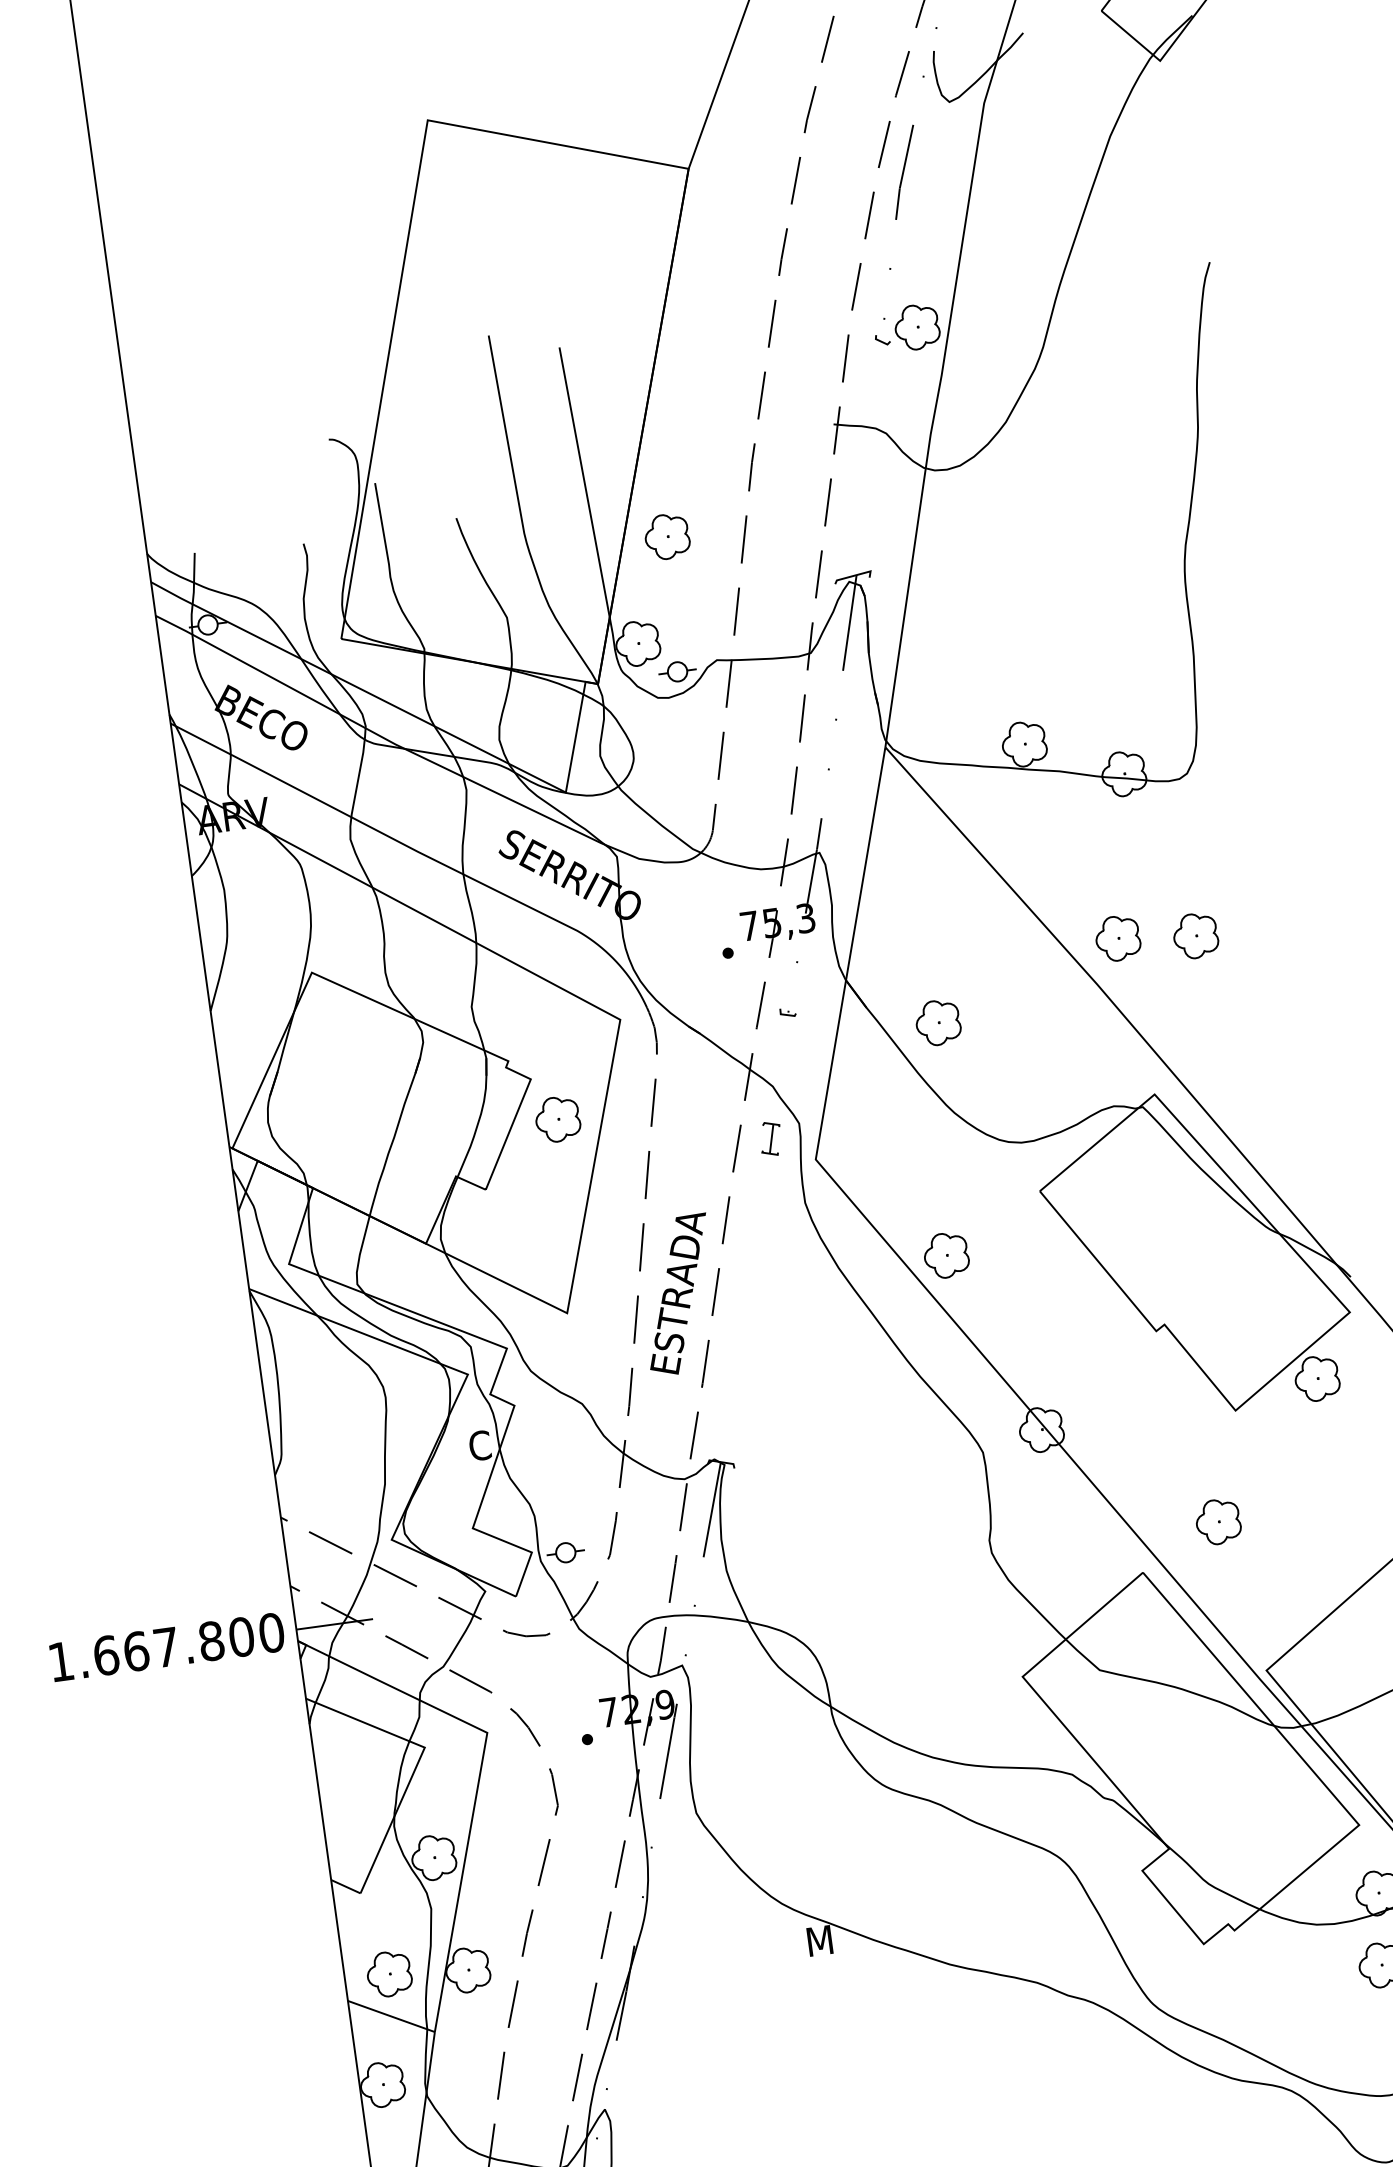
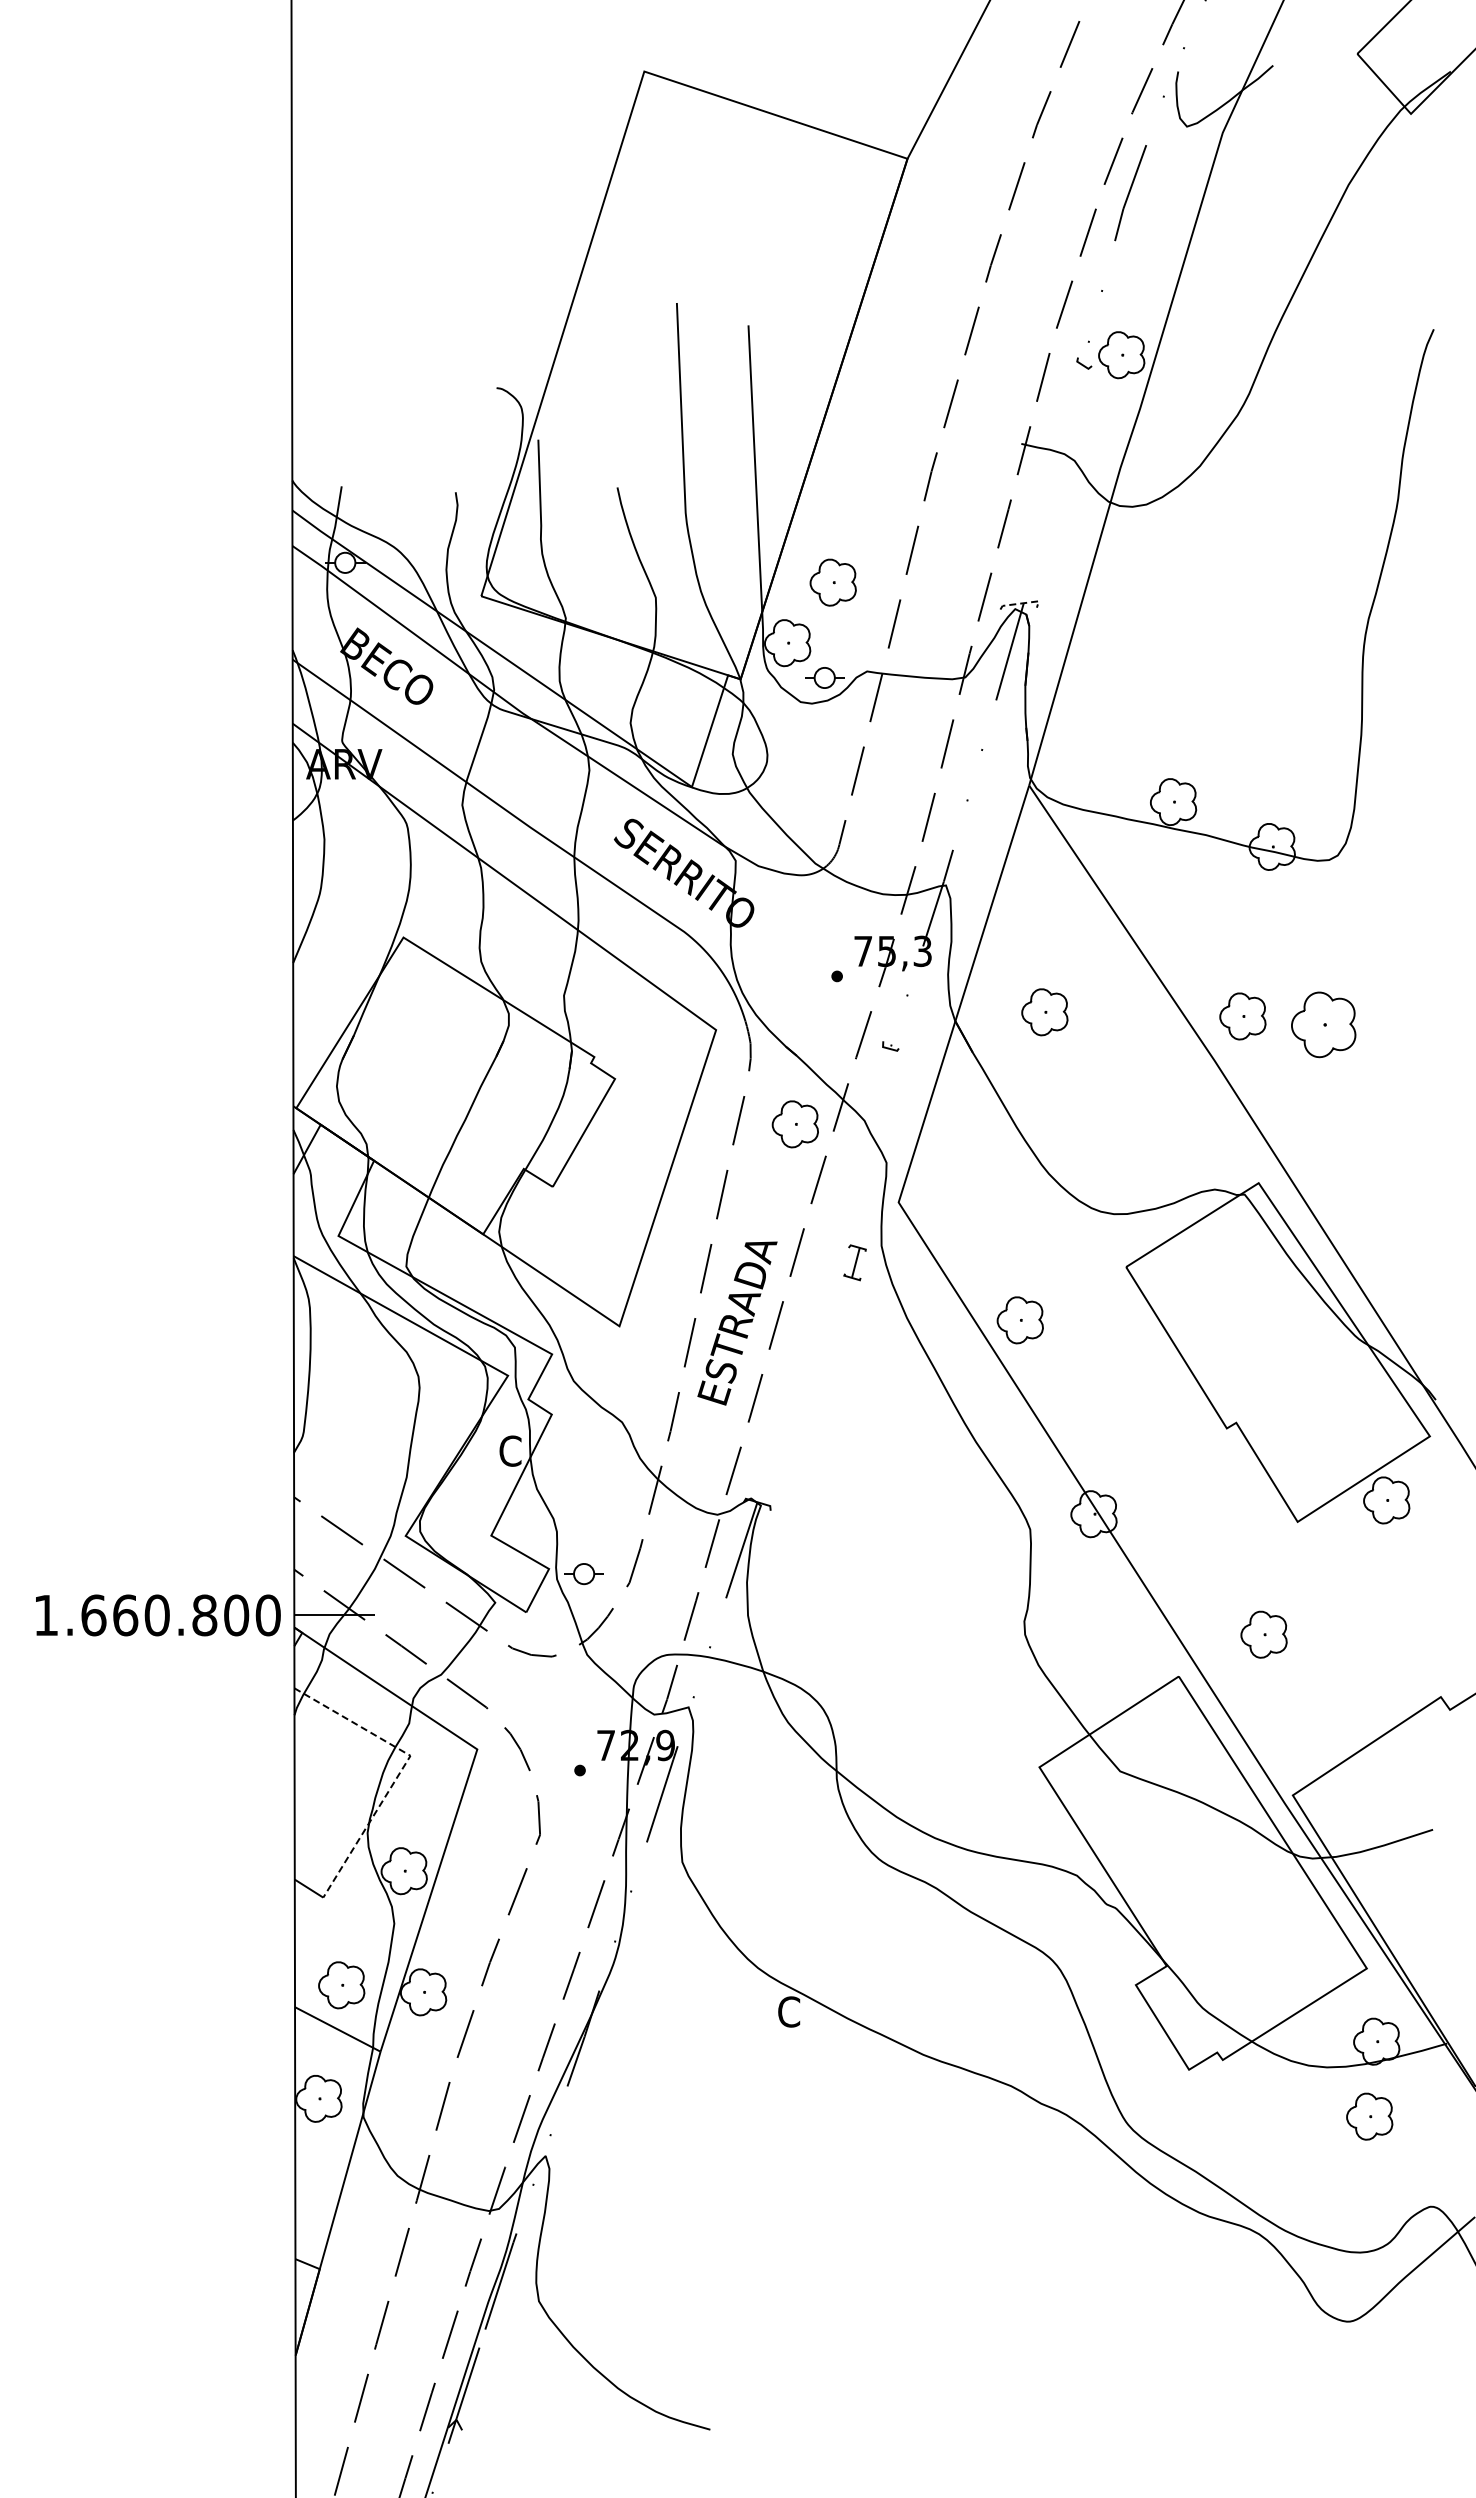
part: (666, 536) -> (832, 582), moved
line: (855, 575) -> (1022, 603), solid -> dashed
part: (1195, 935) -> (1323, 1024), size x1.4
part: (937, 1023) -> (1044, 1012), moved
part: (557, 1119) -> (794, 1124), moved
part: (770, 1138) -> (854, 1262), moved
text: (165, 1647) -> (156, 1615), 1.667.800 -> 1.660.800
line: (418, 1761) -> (402, 1769), solid -> dashed
text: (819, 1940) -> (791, 2011), M -> C

